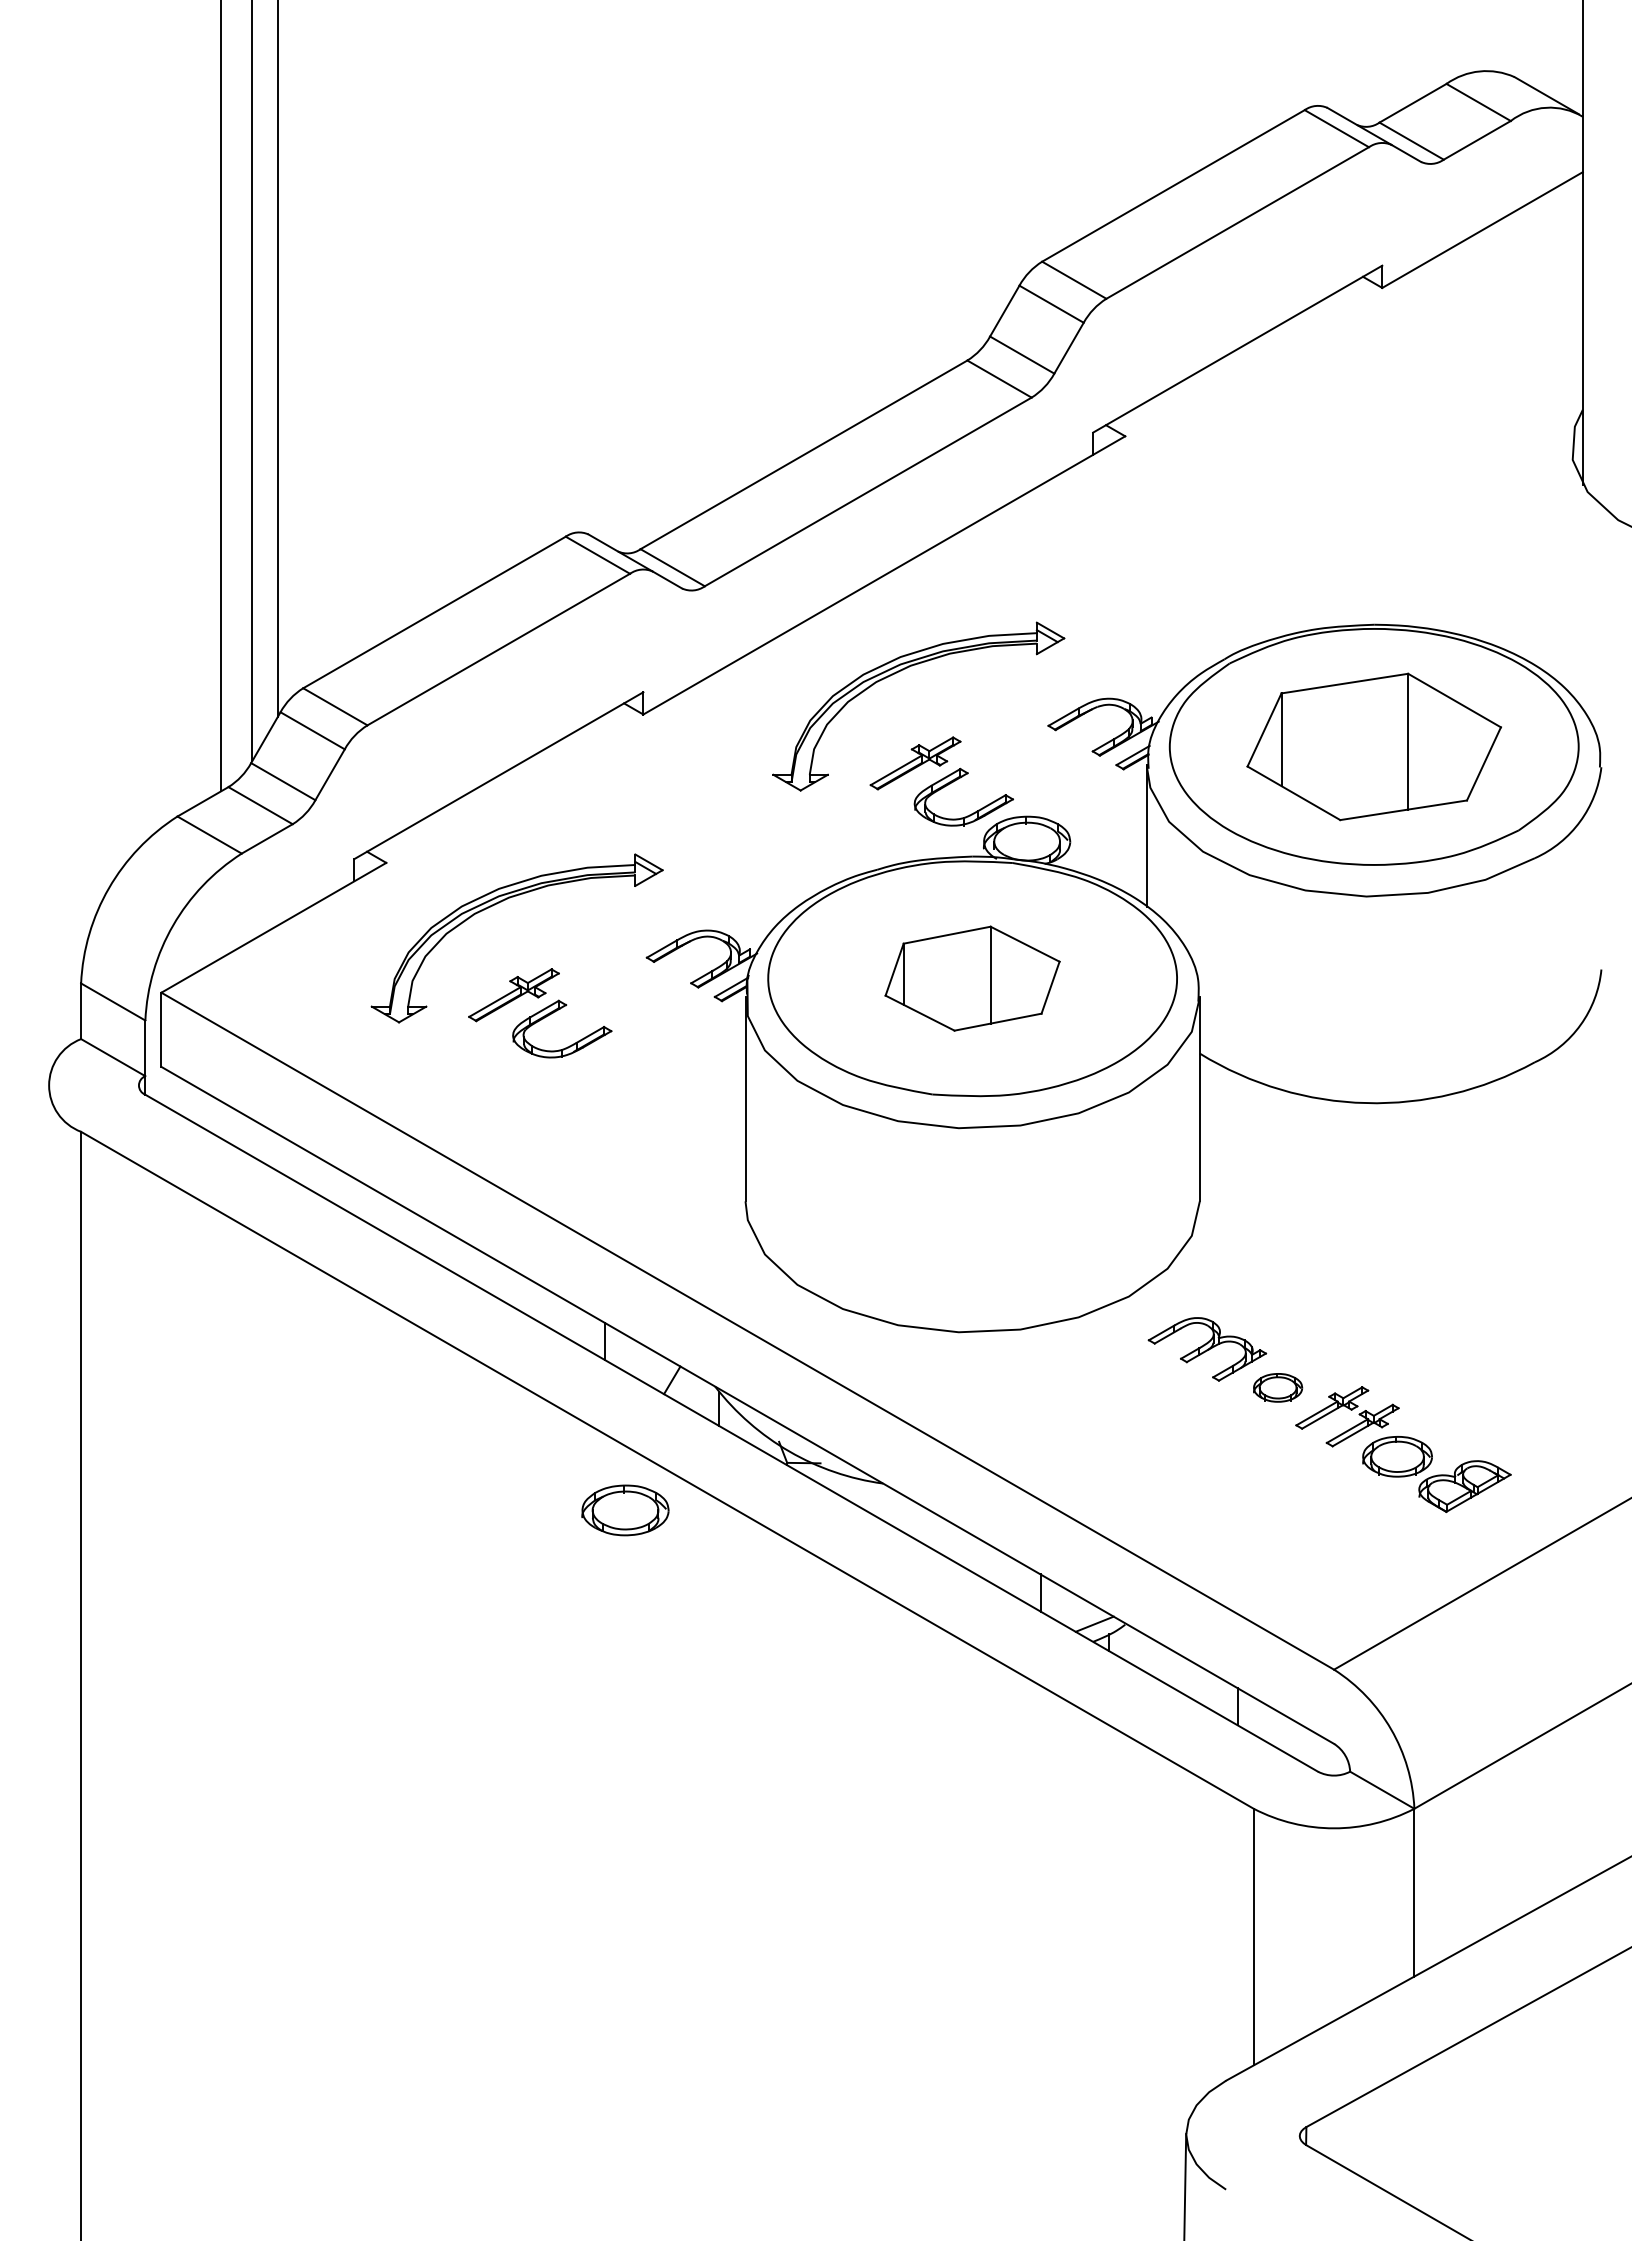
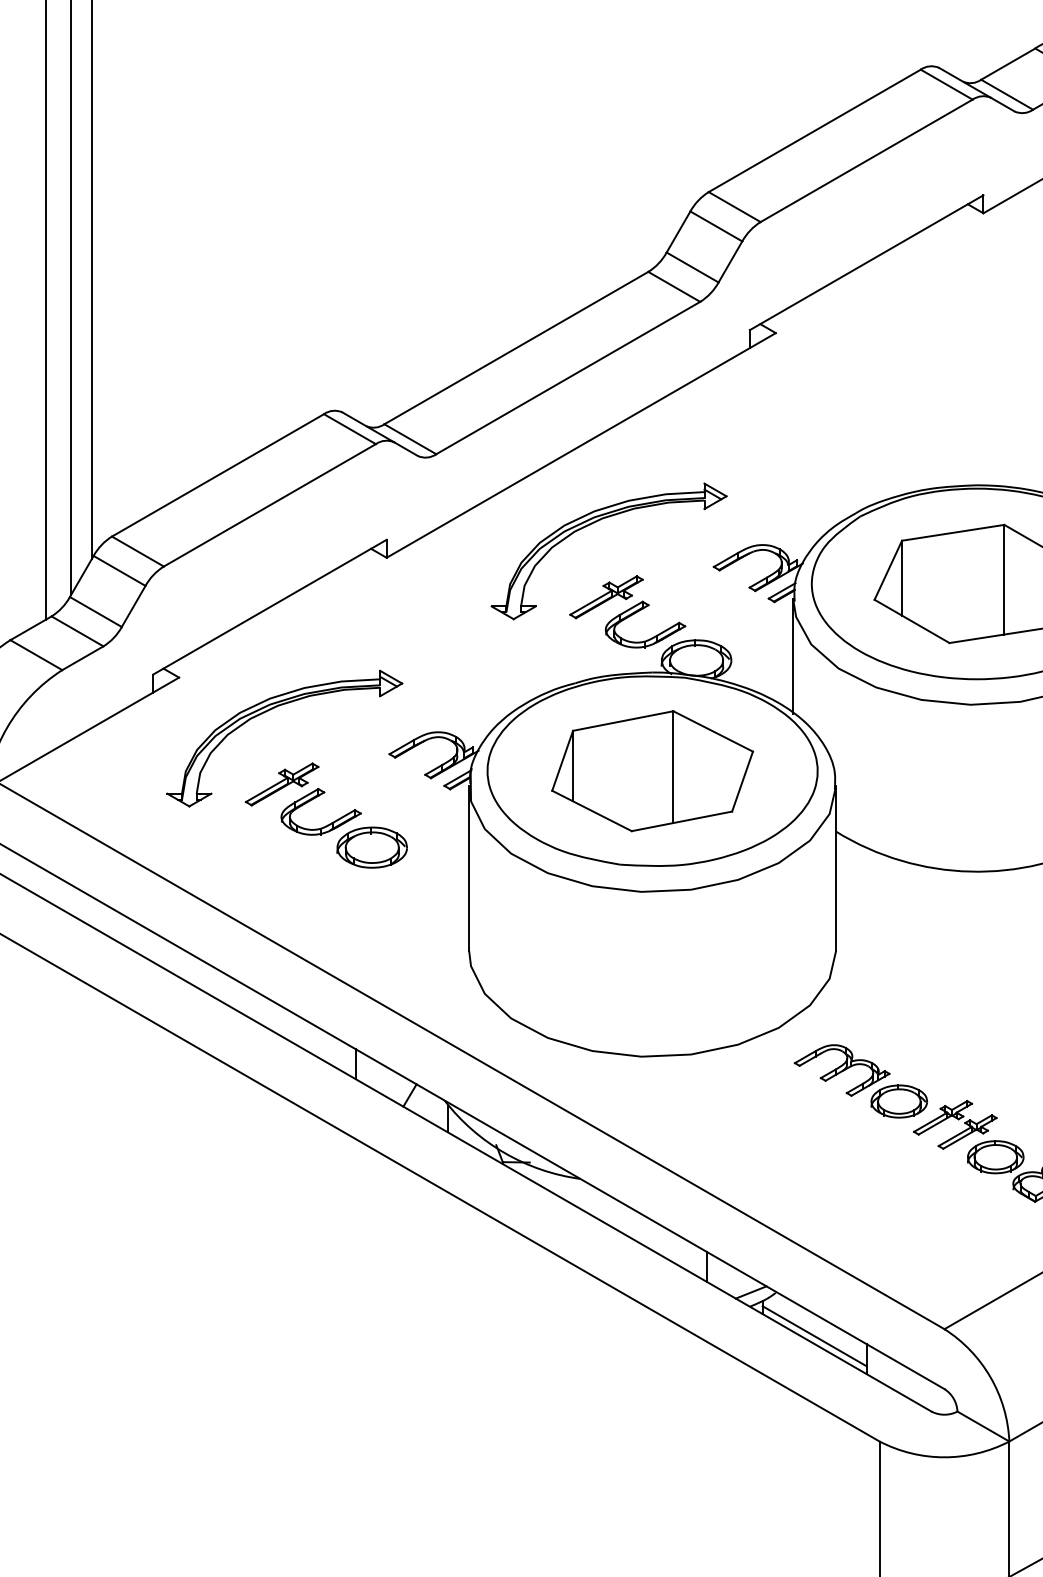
part: (972, 978) -> (652, 770), size x1.43
part: (1277, 1387) -> (898, 1101), size x1.43
part: (625, 1510) -> (372, 847), moved
line: (1172, 1678) -> (813, 1336), added

